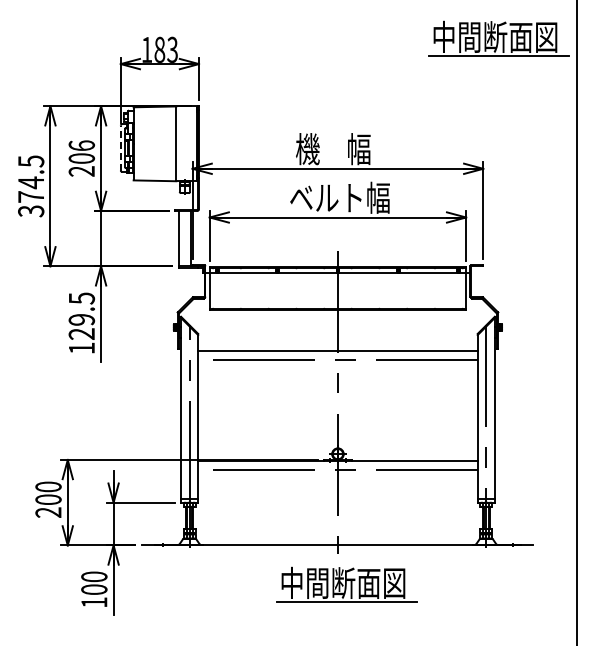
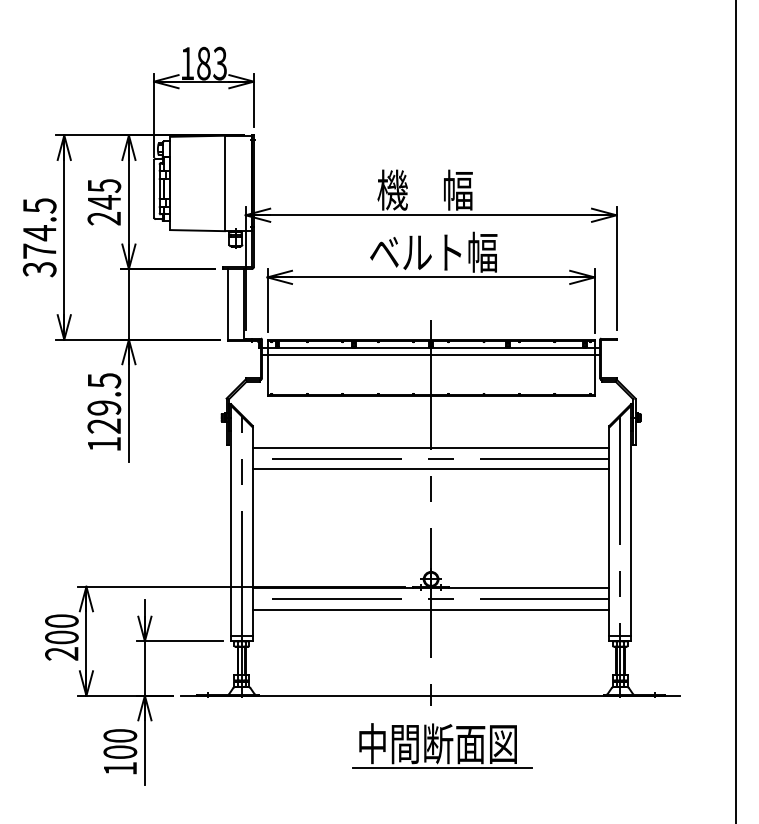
part: (498, 38) -> (635, 49), removed
line: (120, 147) -> (153, 188), dashed -> solid
text: (81, 152) -> (103, 194), 206 -> 245
line: (337, 278) -> (430, 355), added
line: (337, 368) -> (430, 470), added
line: (337, 478) -> (430, 610), added

